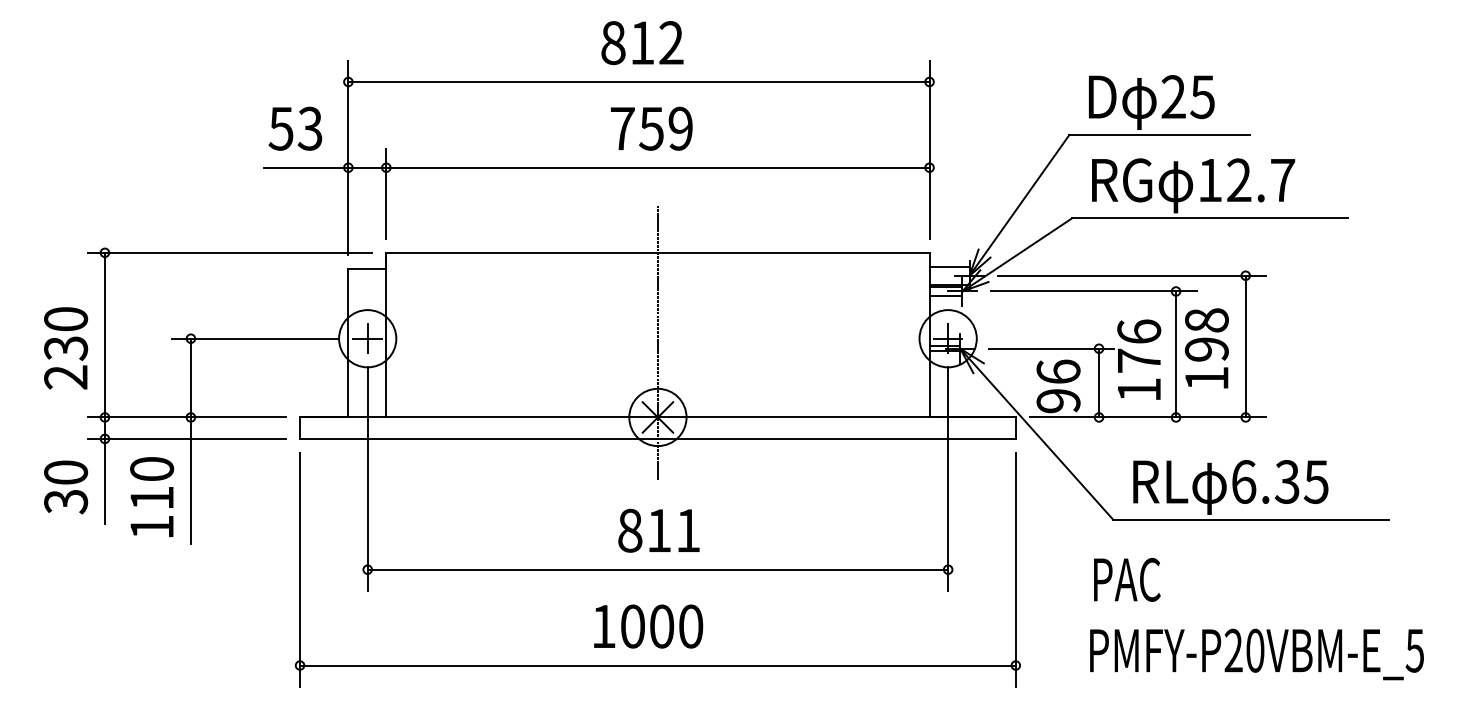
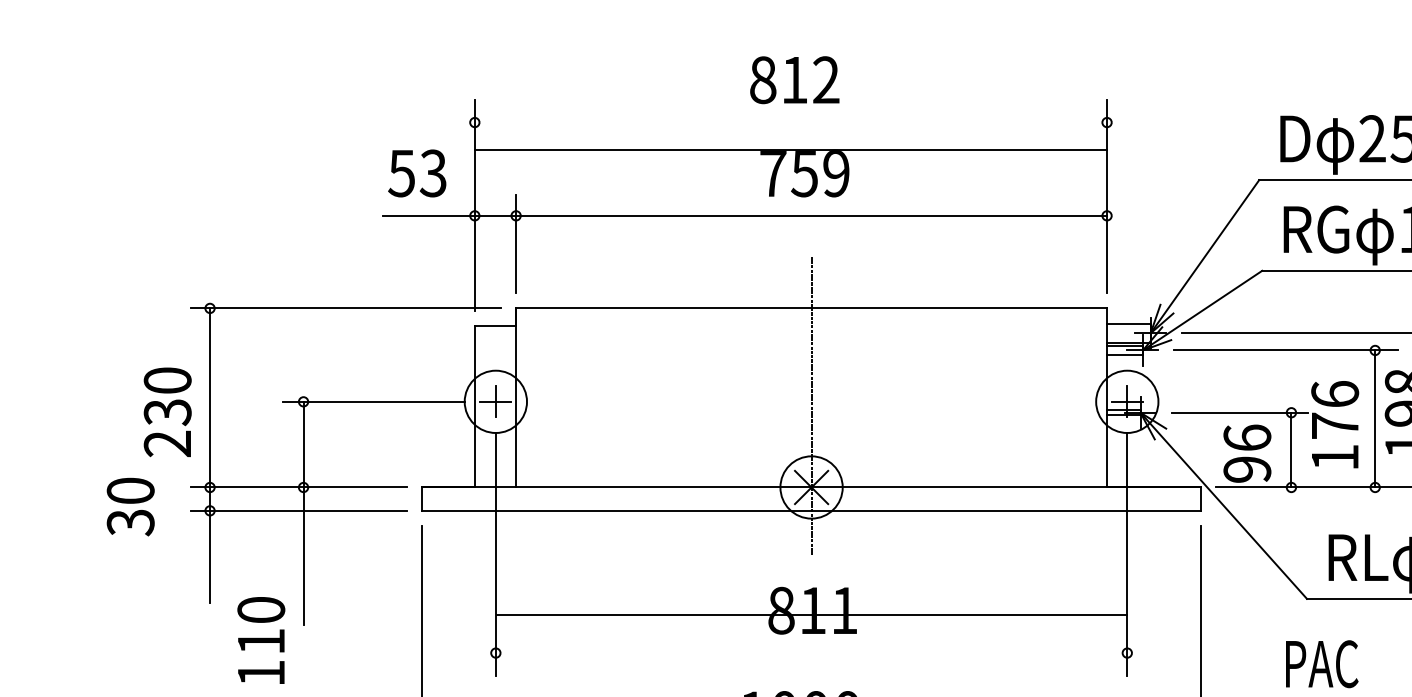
line: (638, 81) -> (790, 149), moved
text: (66, 487) -> (131, 507), moved
text: (152, 496) -> (261, 639), moved
line: (658, 569) -> (812, 614), moved

